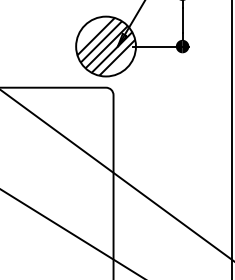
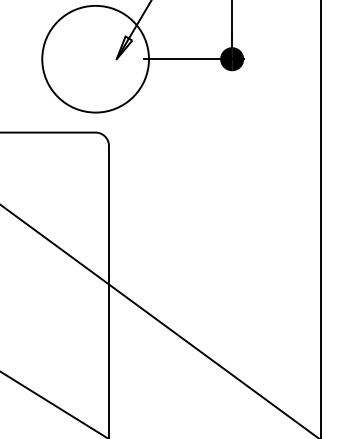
hatch: (106, 46) -> (96, 59), removed

